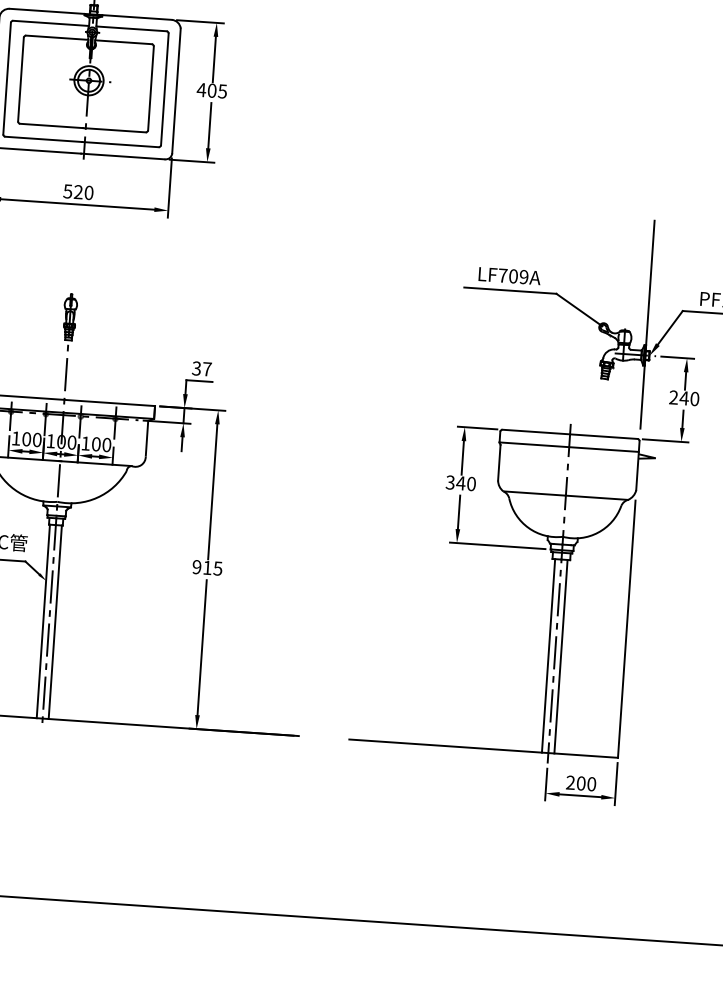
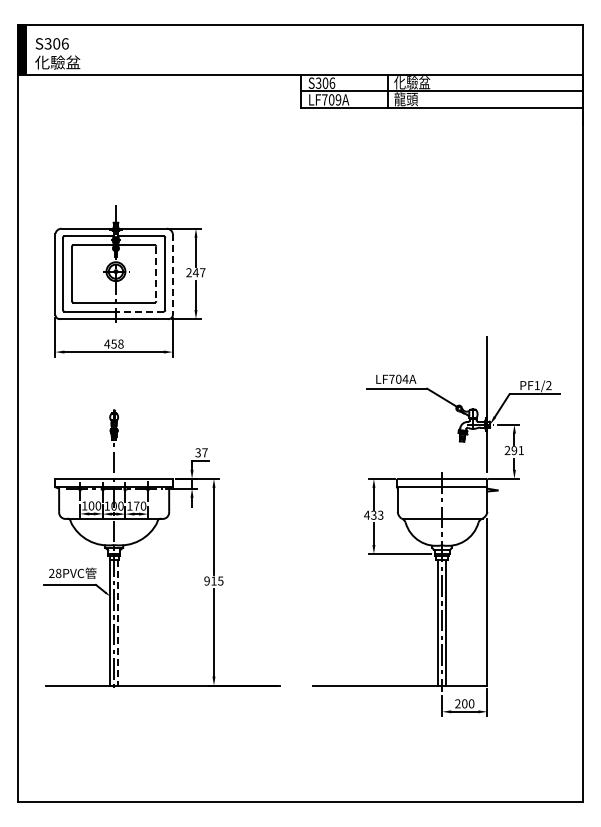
line: (151, 89) -> (156, 274), solid -> dashed
text: (211, 90) -> (195, 272), 405 -> 247
line: (175, 91) -> (172, 274), solid -> dashed
line: (121, 144) -> (139, 311), solid -> dashed
text: (77, 191) -> (113, 343), 520 -> 458
text: (524, 275) -> (405, 378), LF709A -> LF704A
text: (689, 398) -> (517, 450), 240 -> 291
text: (96, 443) -> (136, 505), 100 -> 170
text: (460, 482) -> (373, 514), 340 -> 433
line: (56, 621) -> (118, 622), solid -> dashed

